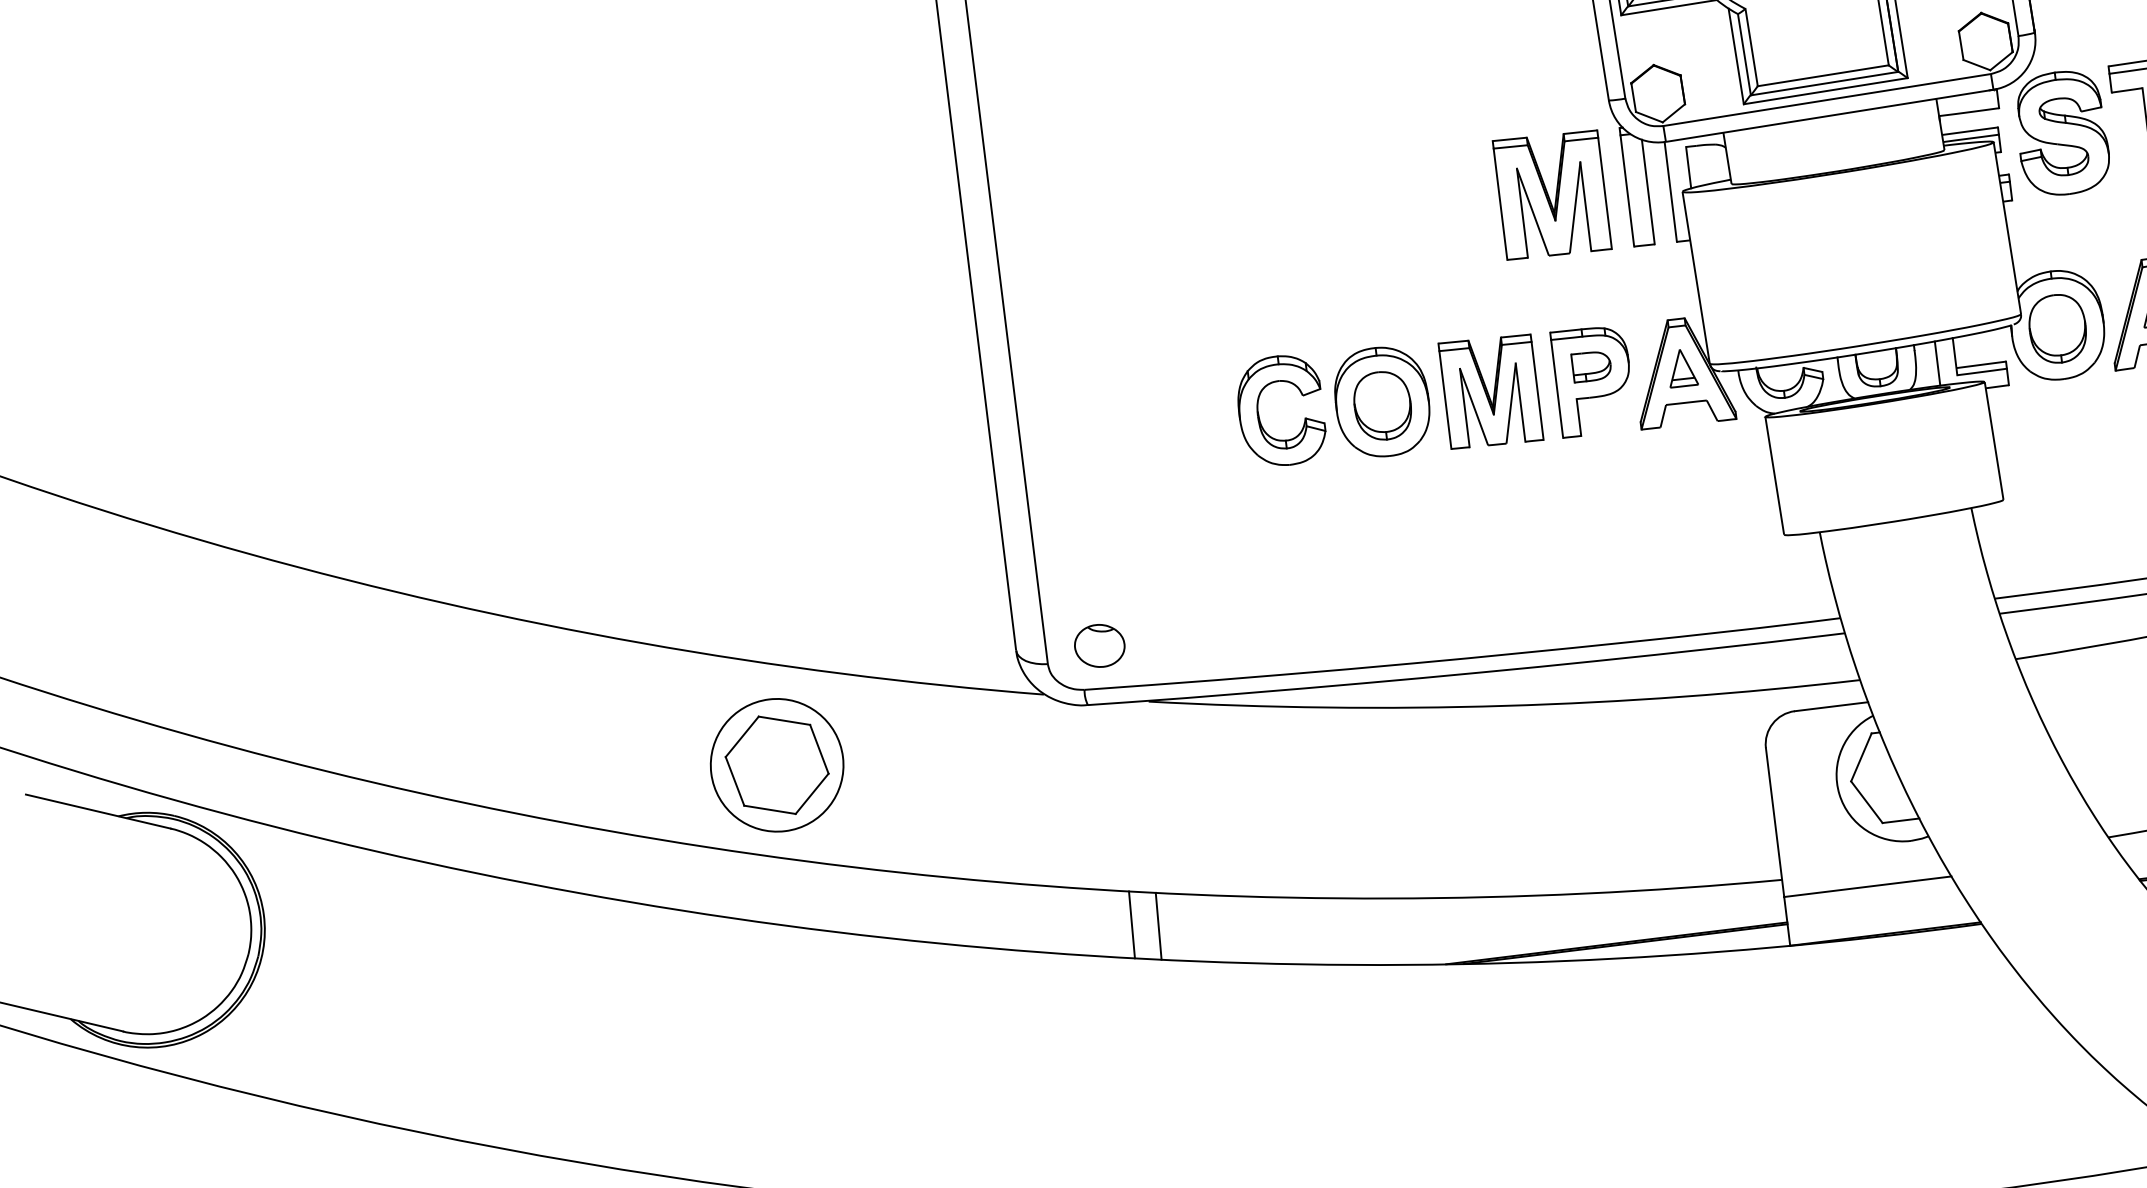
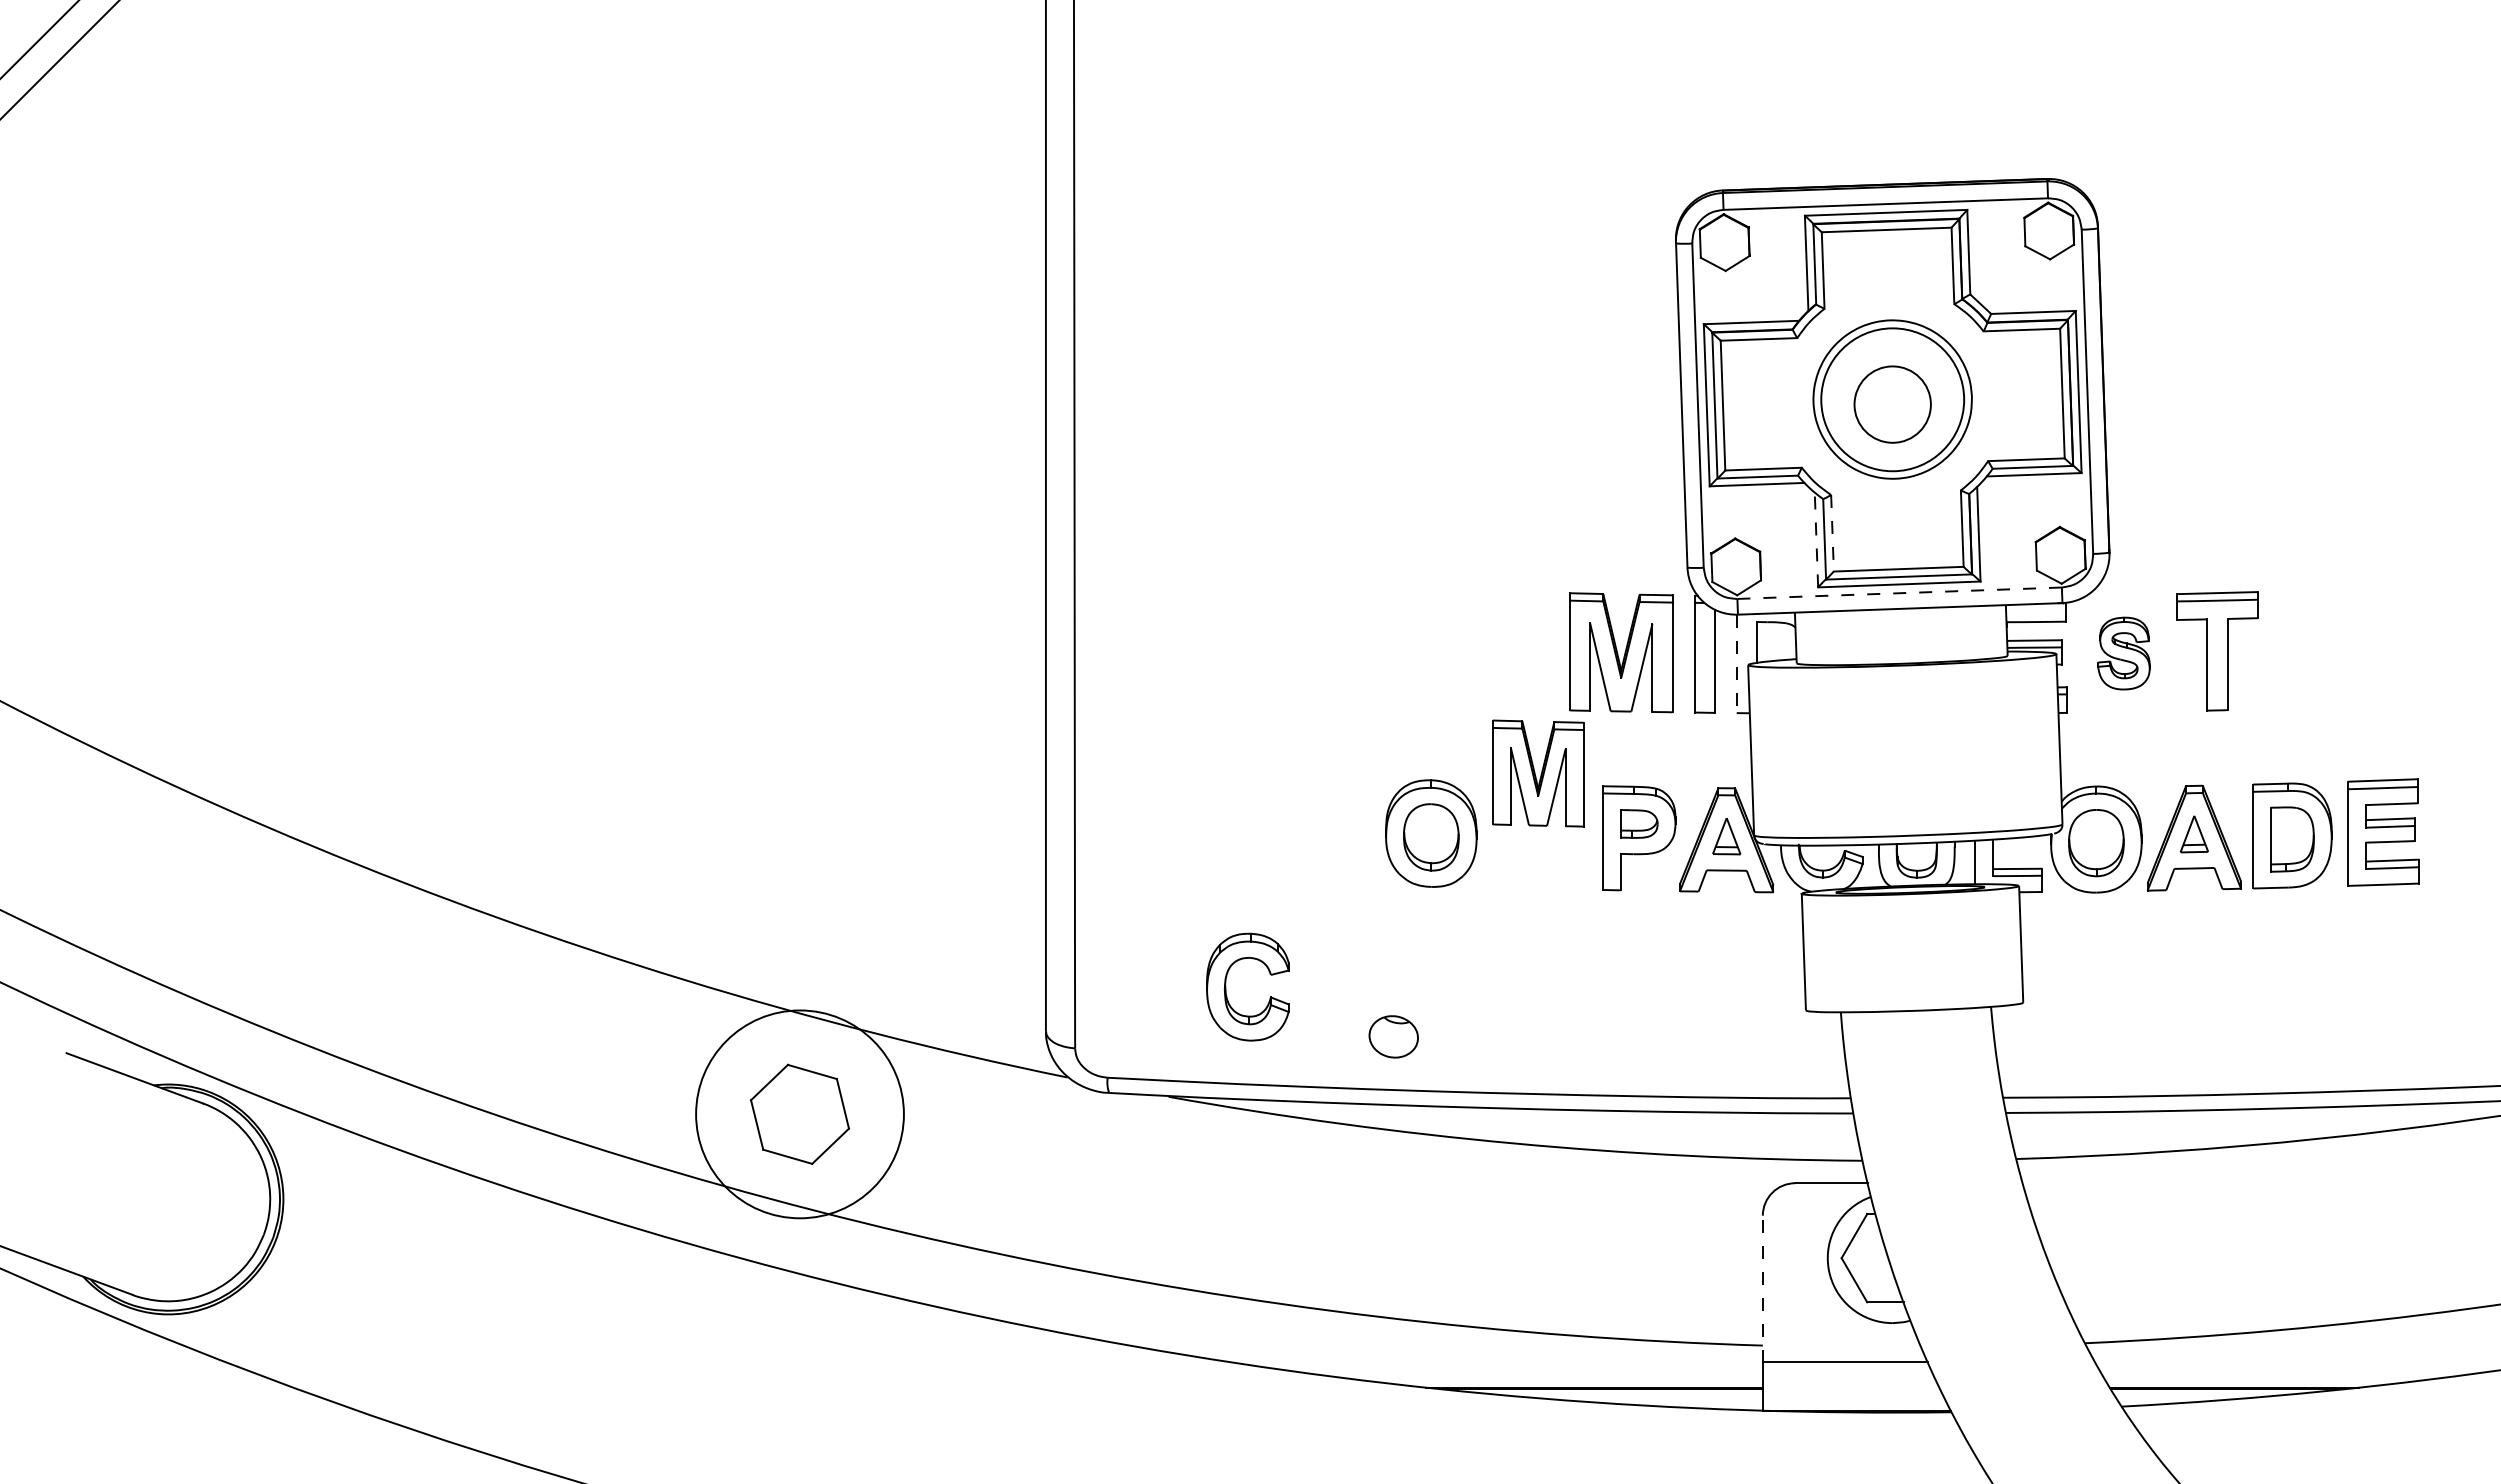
line: (1751, 47) -> (1832, 533), solid -> dashed
line: (1736, 55) -> (1816, 539), solid -> dashed
line: (1827, 100) -> (1899, 593), solid -> dashed
part: (2061, 133) -> (2123, 653), size x0.6
line: (1670, 192) -> (1736, 664), solid -> dashed
part: (1491, 391) -> (1538, 773), moved
part: (1259, 412) -> (1226, 986), moved
part: (1099, 645) -> (1393, 1036), moved
circle: (776, 765) -> (799, 1114), size x1.6
line: (1774, 822) -> (1762, 1288), solid -> dashed
line: (1131, 924) -> (1125, 1311), removed
line: (1158, 926) -> (1151, 1316), removed

